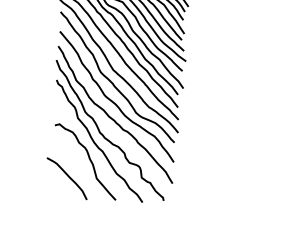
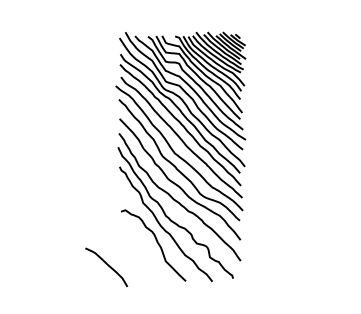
curve: (68, 176) -> (107, 265), moved

